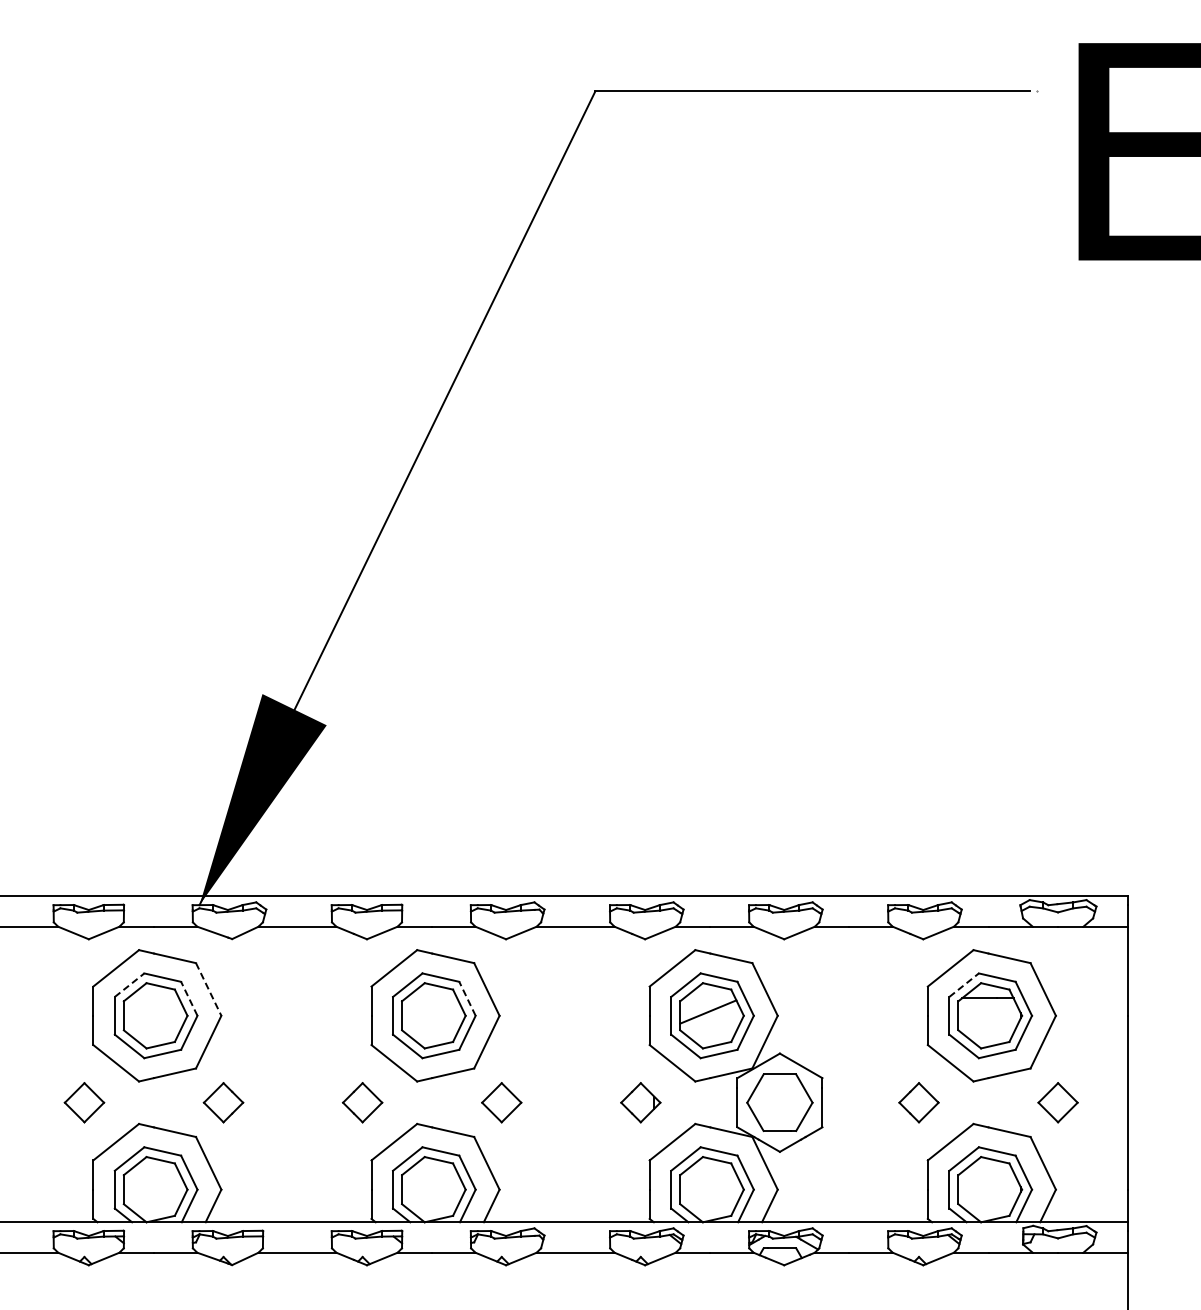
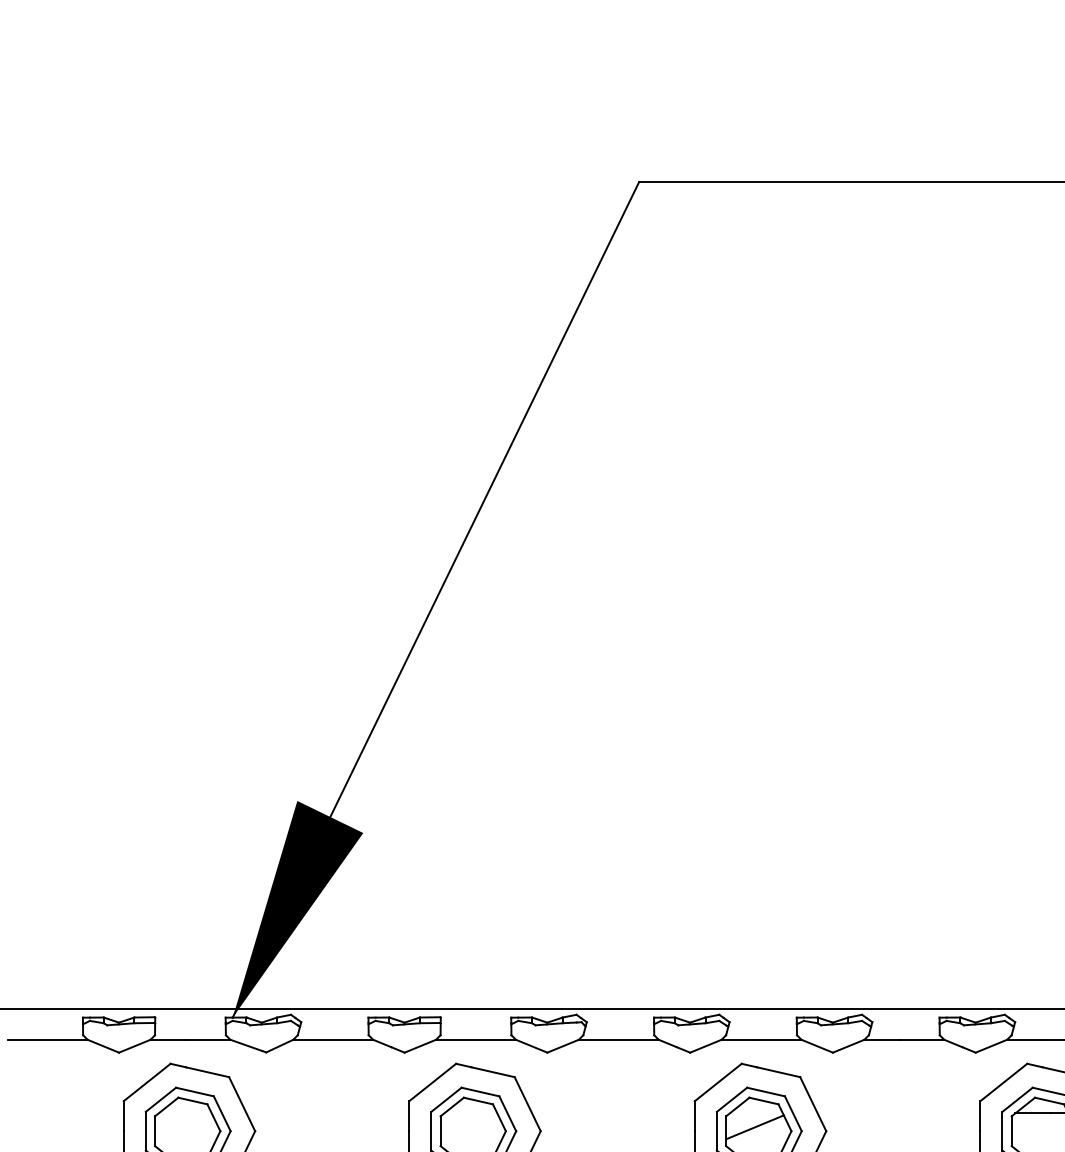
line: (129, 985) -> (160, 1100), dashed -> solid
line: (964, 985) -> (1017, 1100), dashed -> solid
line: (208, 989) -> (241, 1104), dashed -> solid
line: (189, 998) -> (222, 1113), dashed -> solid
line: (467, 998) -> (507, 1113), dashed -> solid

